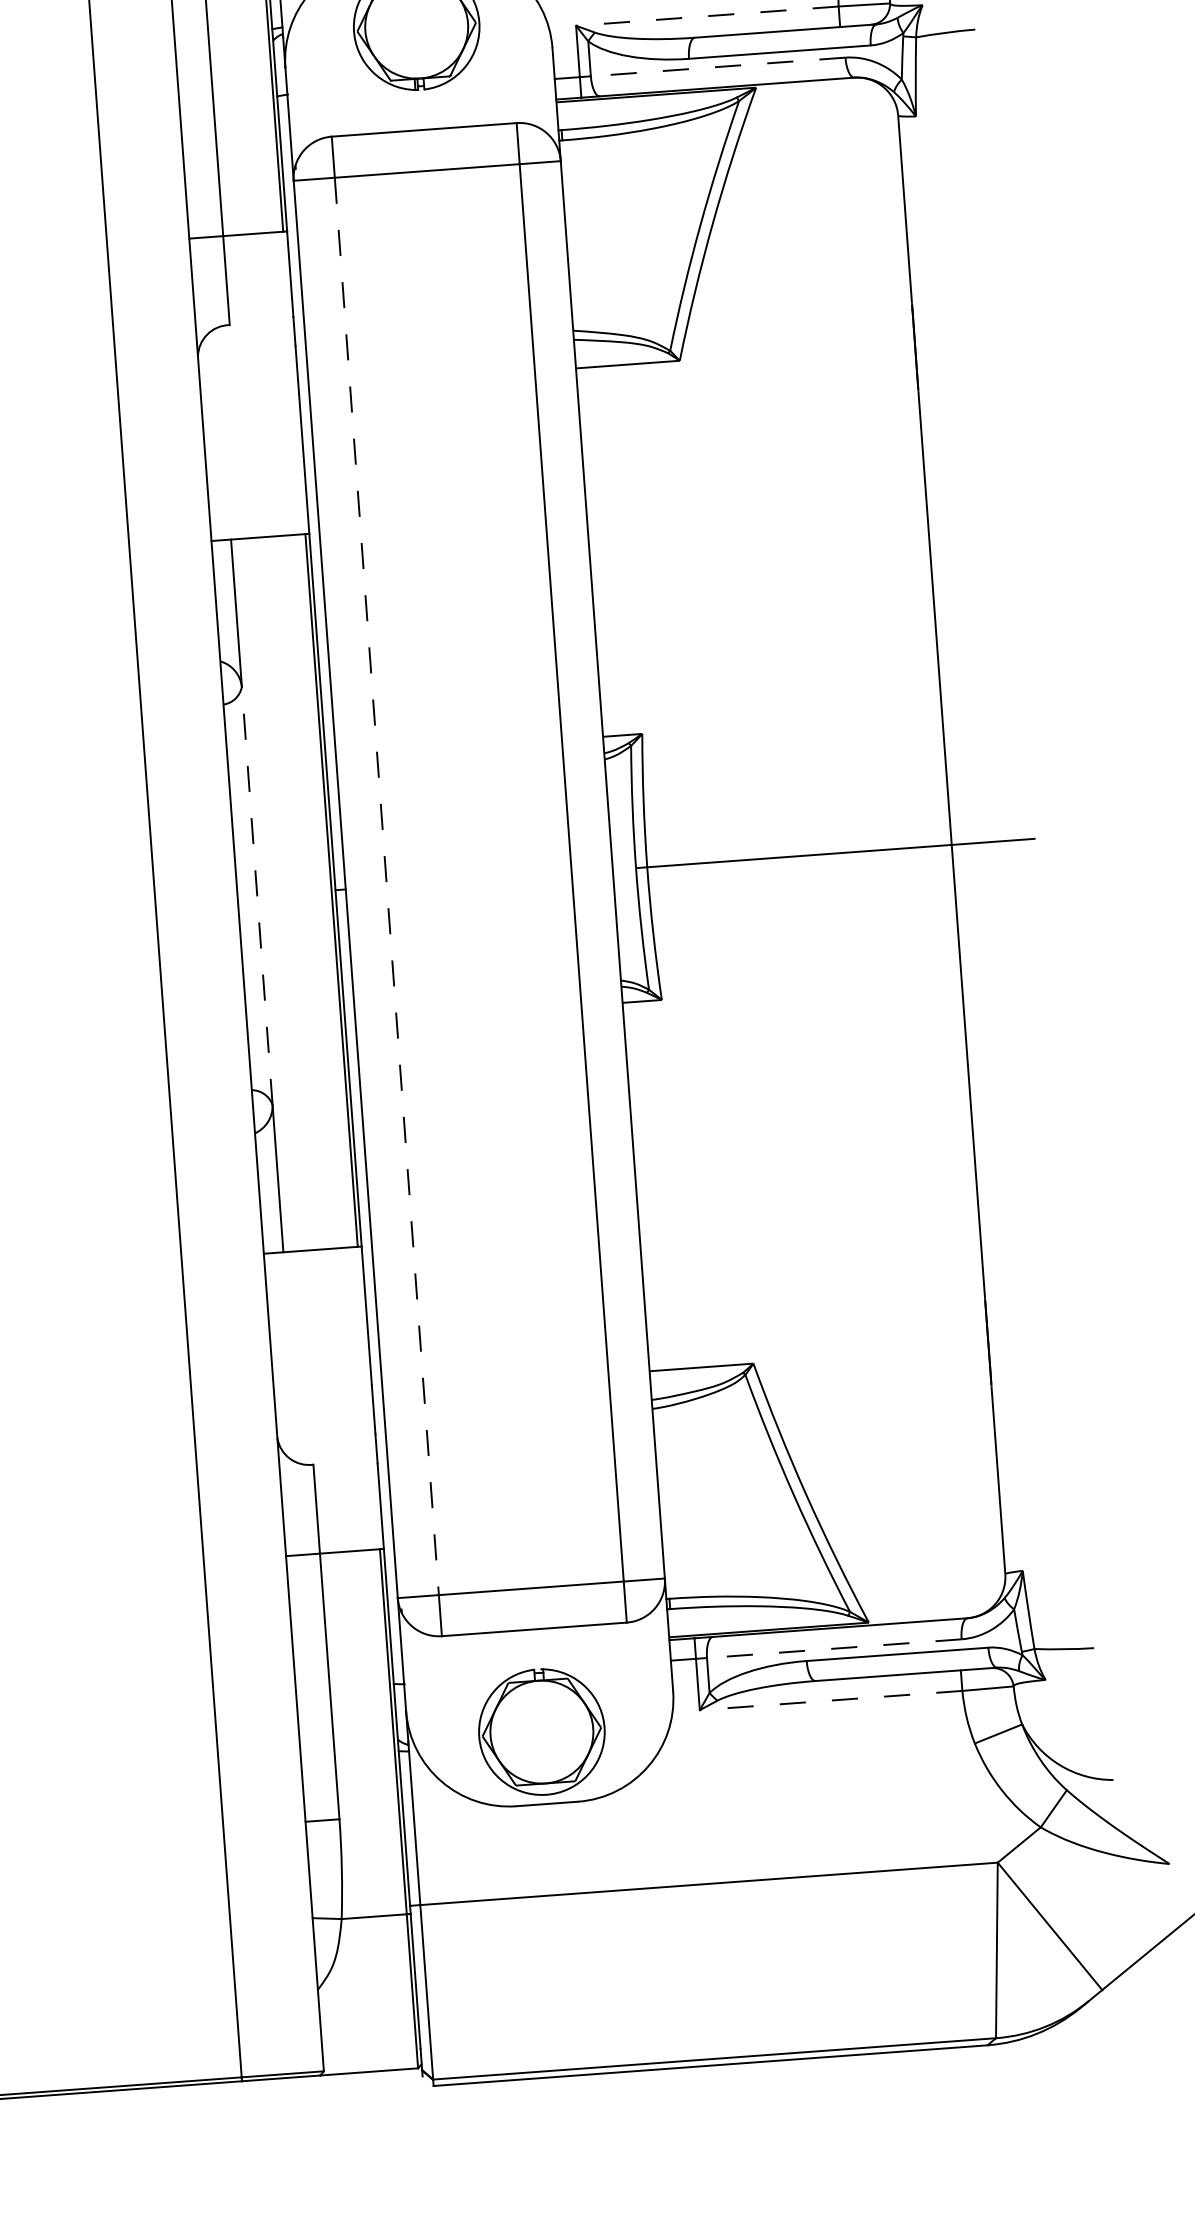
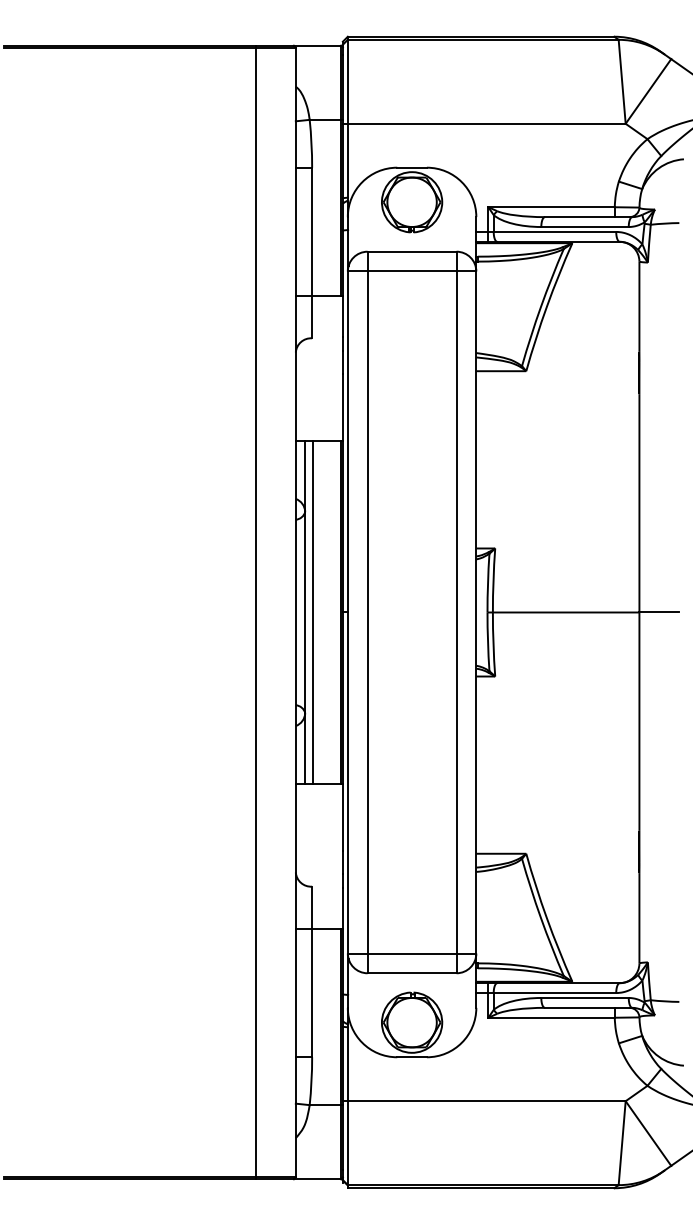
line: (707, 16) -> (551, 207), dashed -> solid
line: (717, 66) -> (554, 231), dashed -> solid
line: (386, 888) -> (367, 613), dashed -> solid
line: (272, 894) -> (312, 612), added
line: (257, 895) -> (305, 612), dashed -> solid
line: (833, 1649) -> (554, 993), dashed -> solid
line: (830, 1700) -> (551, 1017), dashed -> solid

